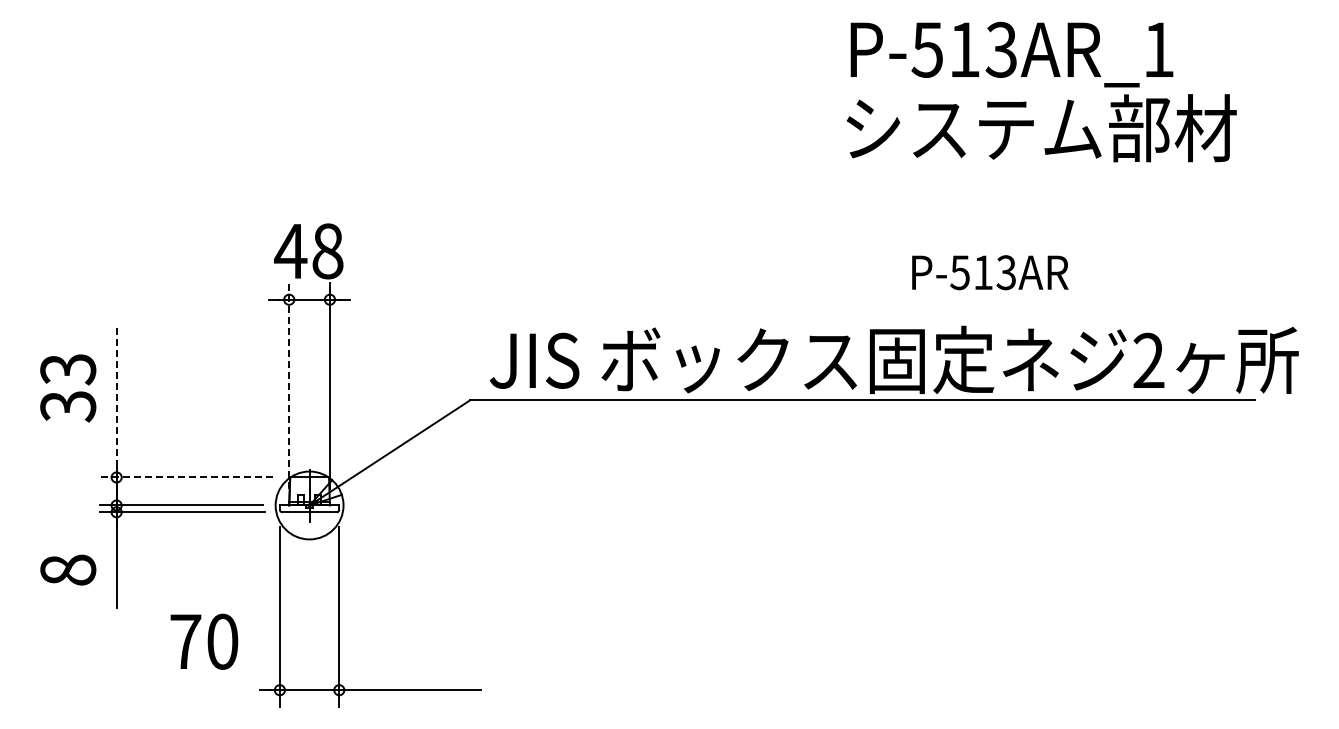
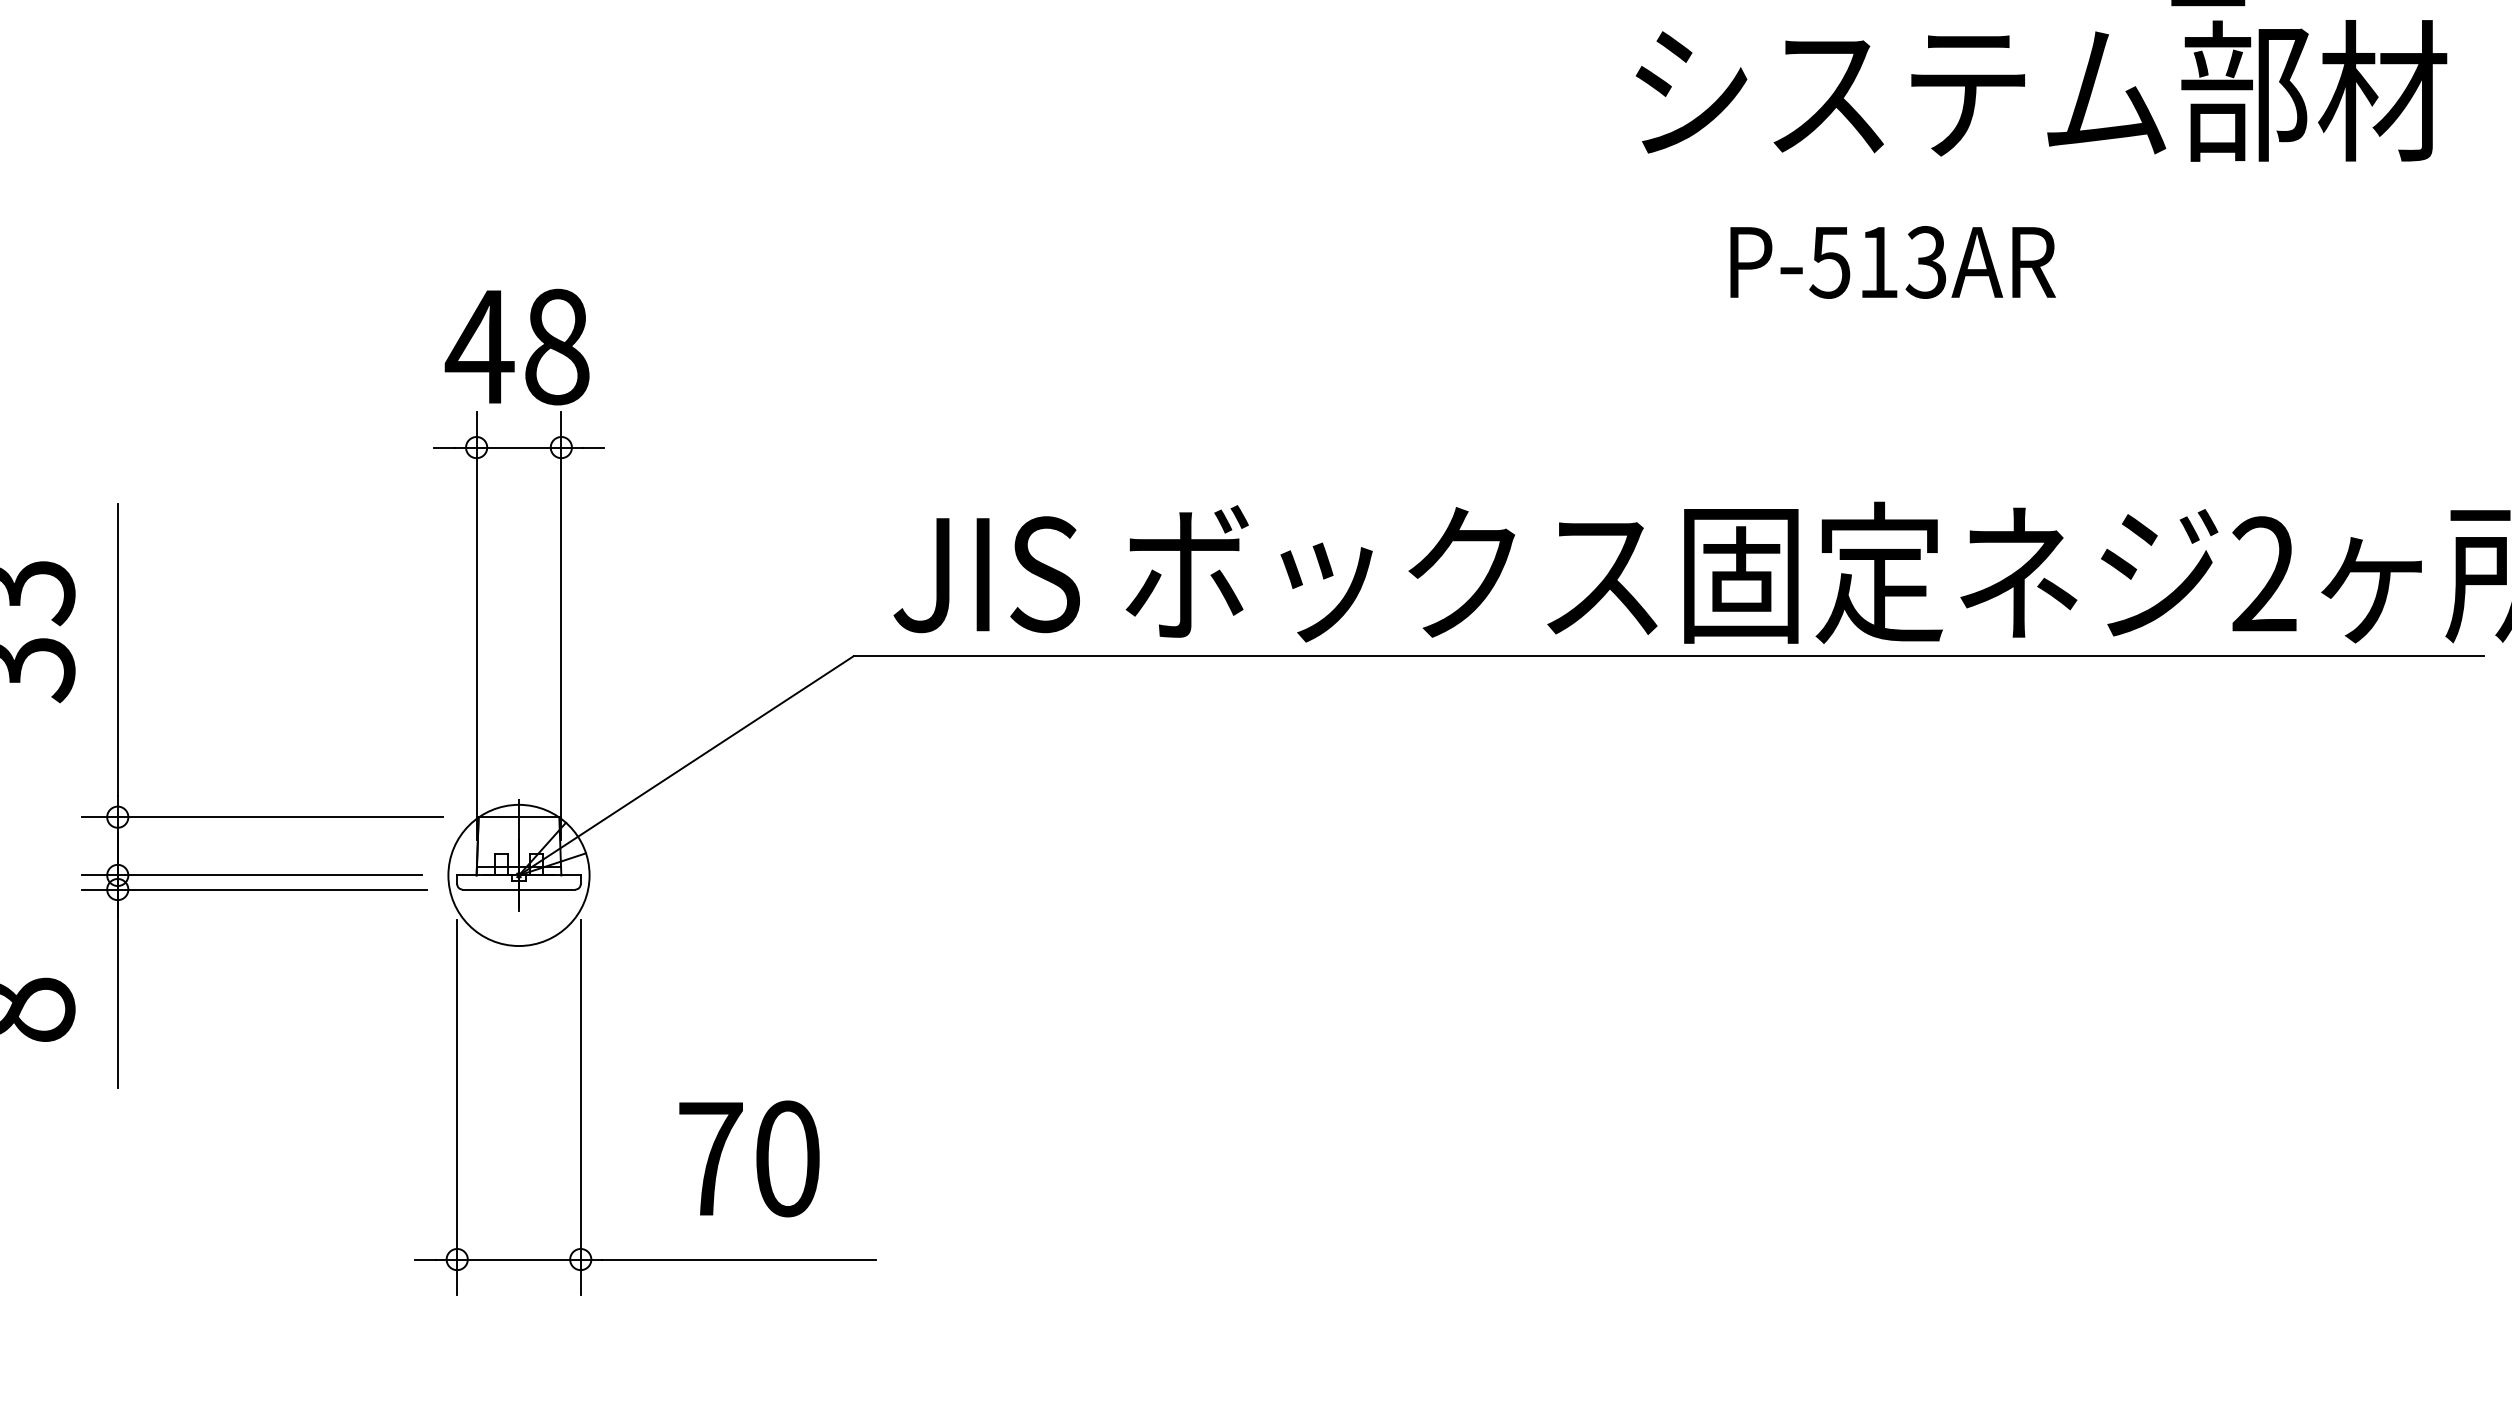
text: (990, 272) -> (1893, 261), moved
line: (289, 385) -> (477, 625), dashed -> solid
line: (116, 396) -> (117, 648), dashed -> solid
line: (186, 477) -> (263, 817), dashed -> solid
text: (204, 641) -> (749, 1158), moved

